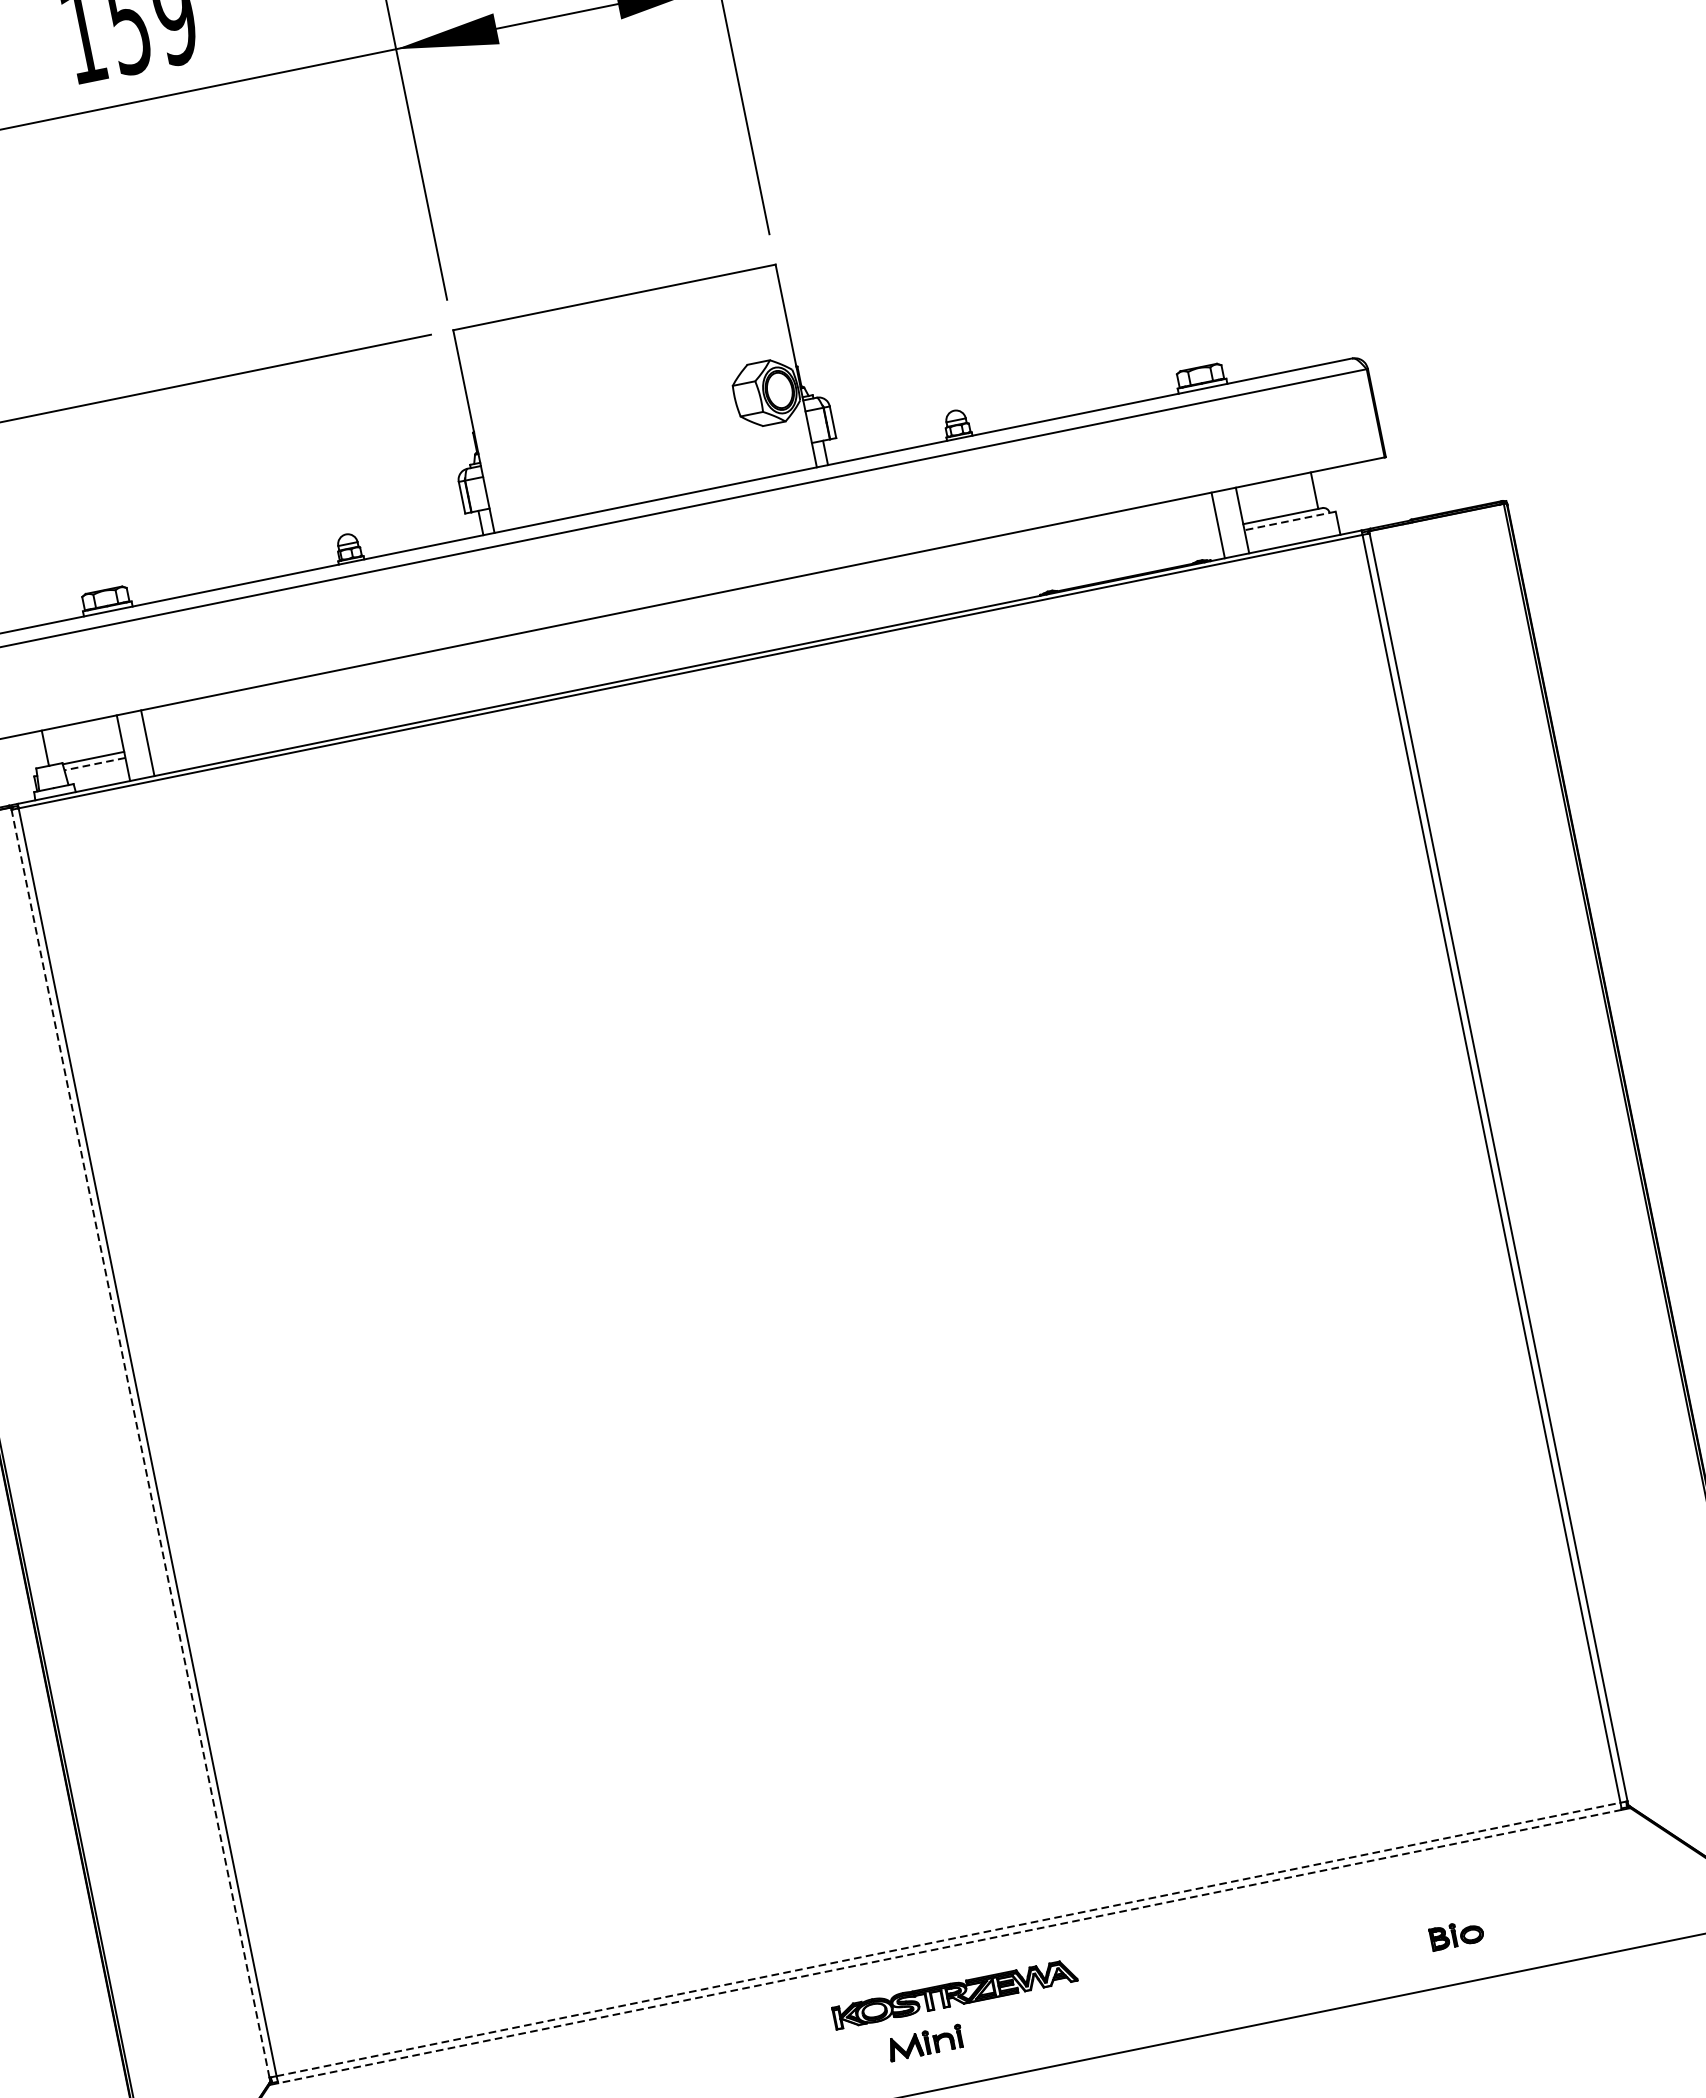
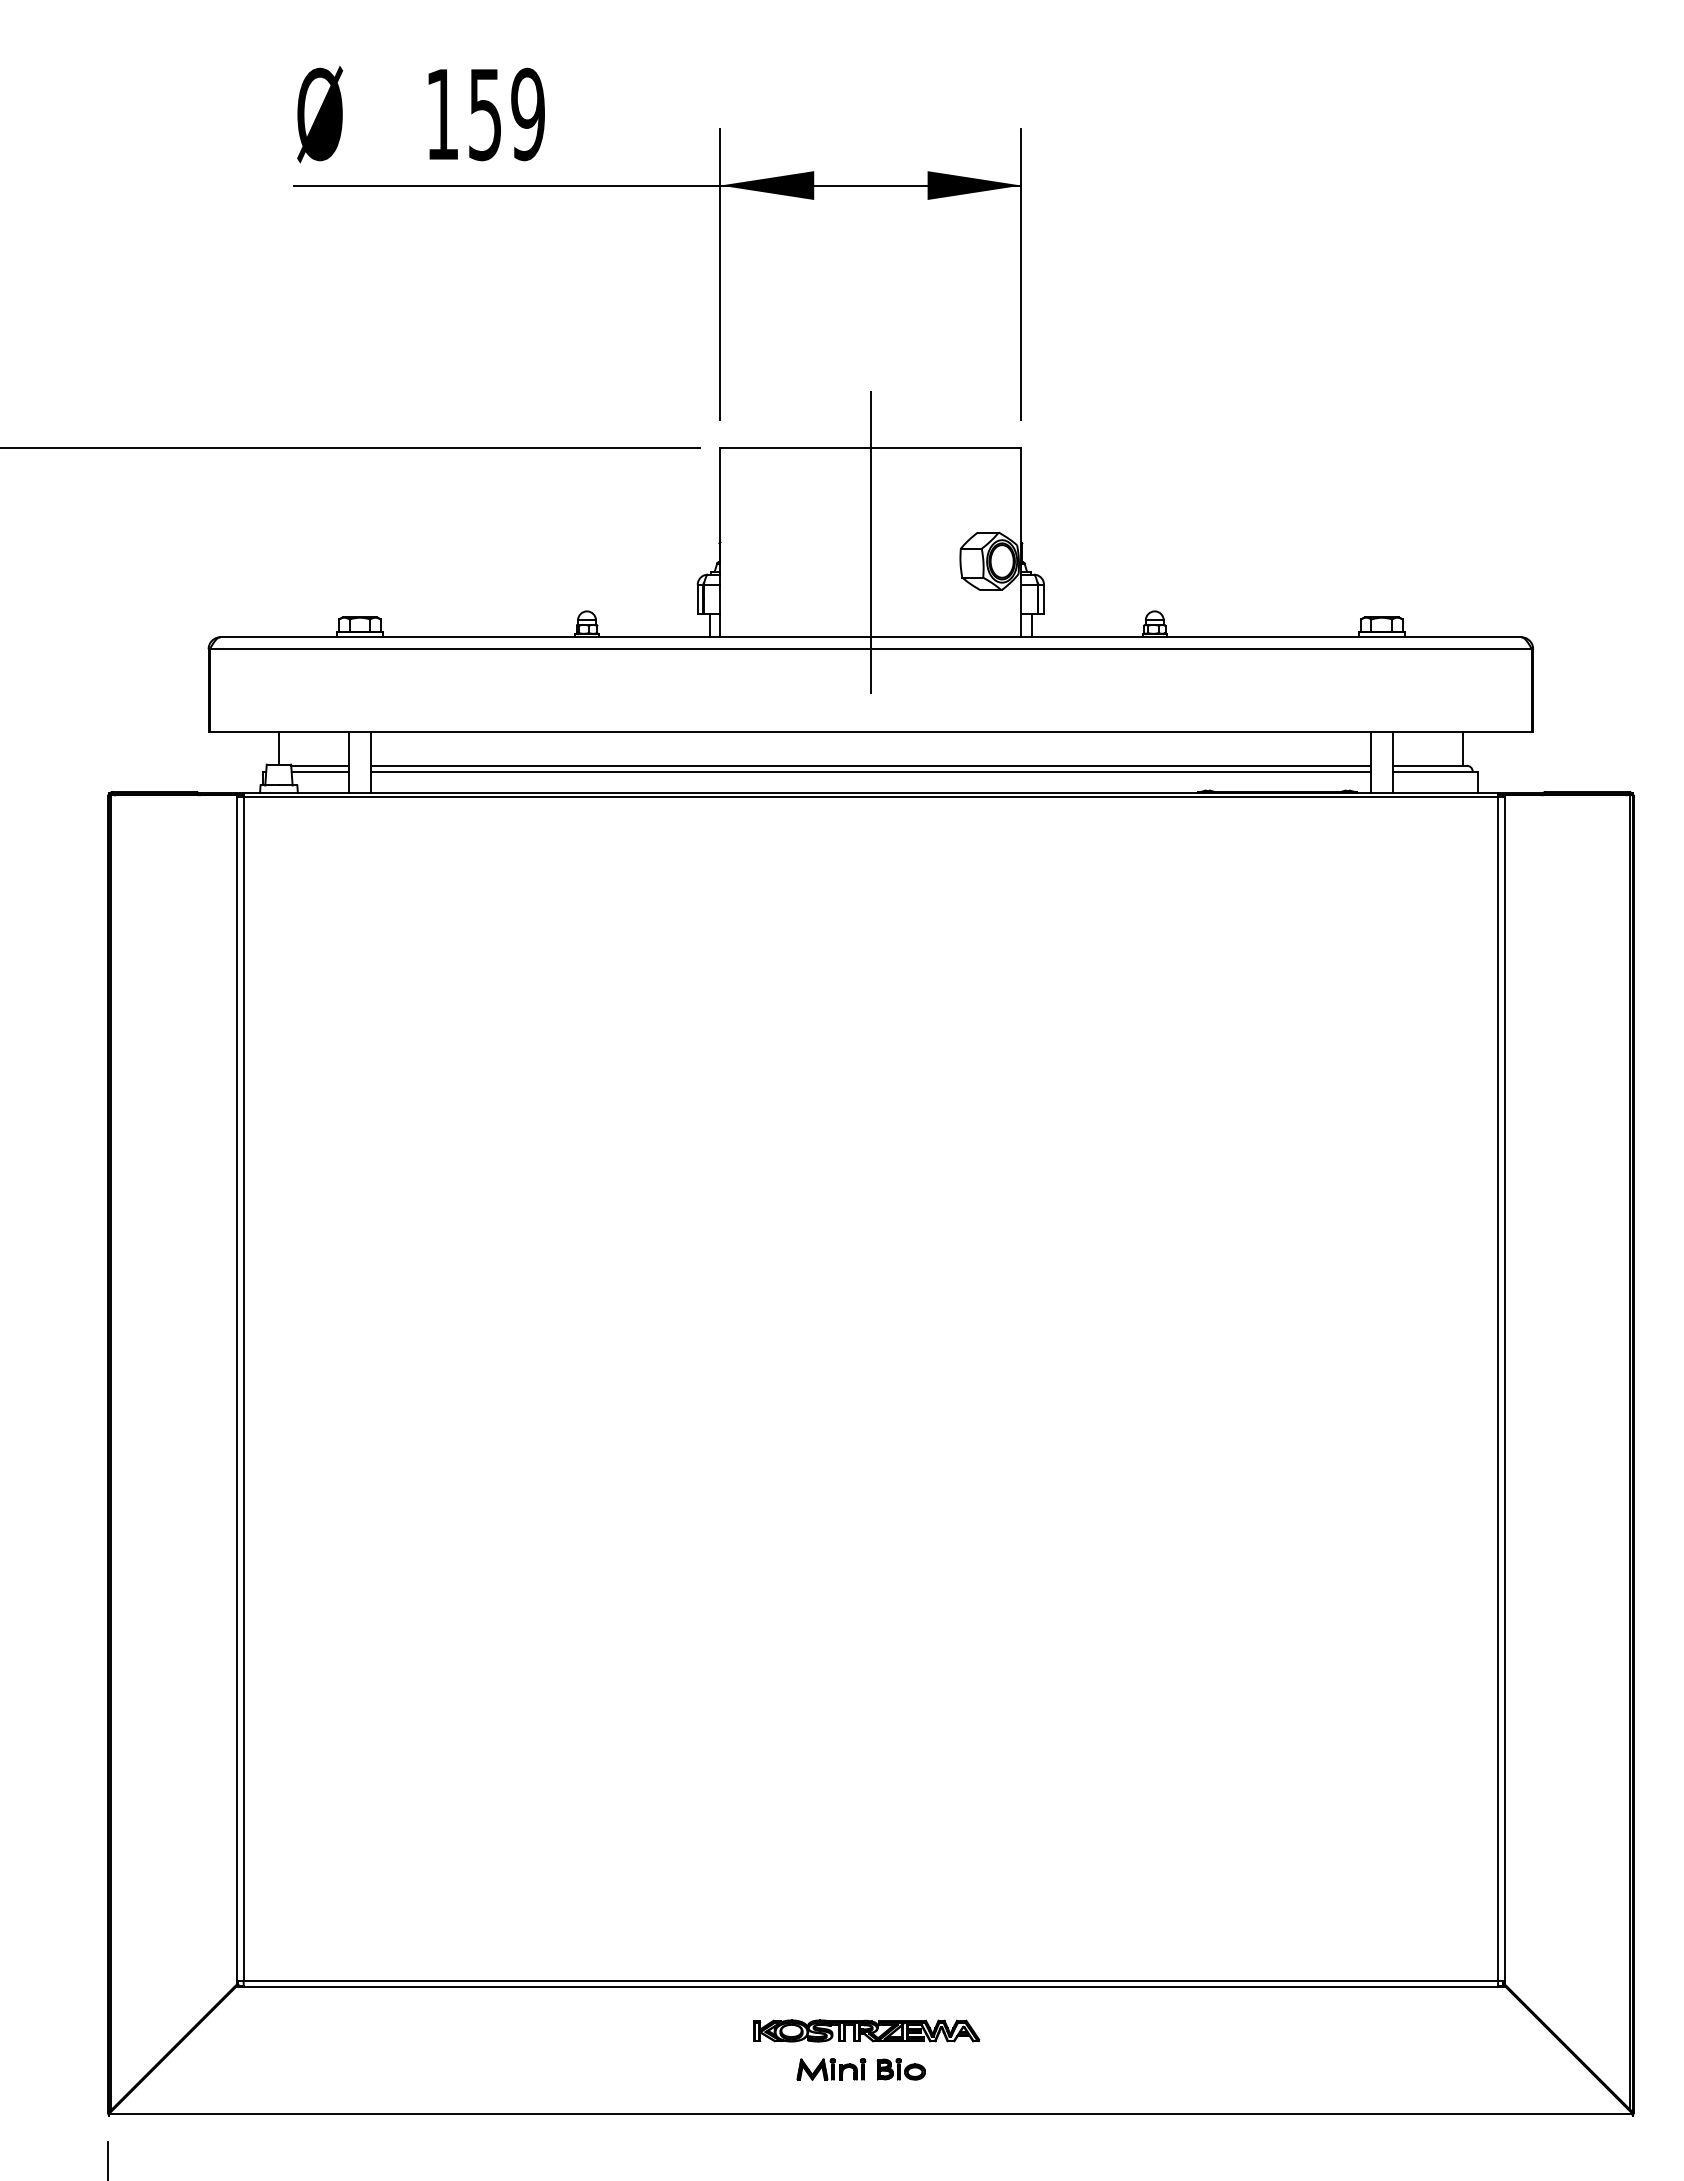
line: (634, 398) -> (870, 542), added
line: (1289, 521) -> (1435, 771), dashed -> solid
line: (683, 637) -> (870, 765), added
line: (684, 644) -> (870, 771), added
line: (94, 764) -> (319, 771), dashed -> solid
line: (140, 1443) -> (237, 1388), dashed -> solid
part: (1455, 1935) -> (900, 2069), moved
line: (949, 1939) -> (871, 1980), dashed -> solid
line: (949, 1946) -> (870, 1987), dashed -> solid

